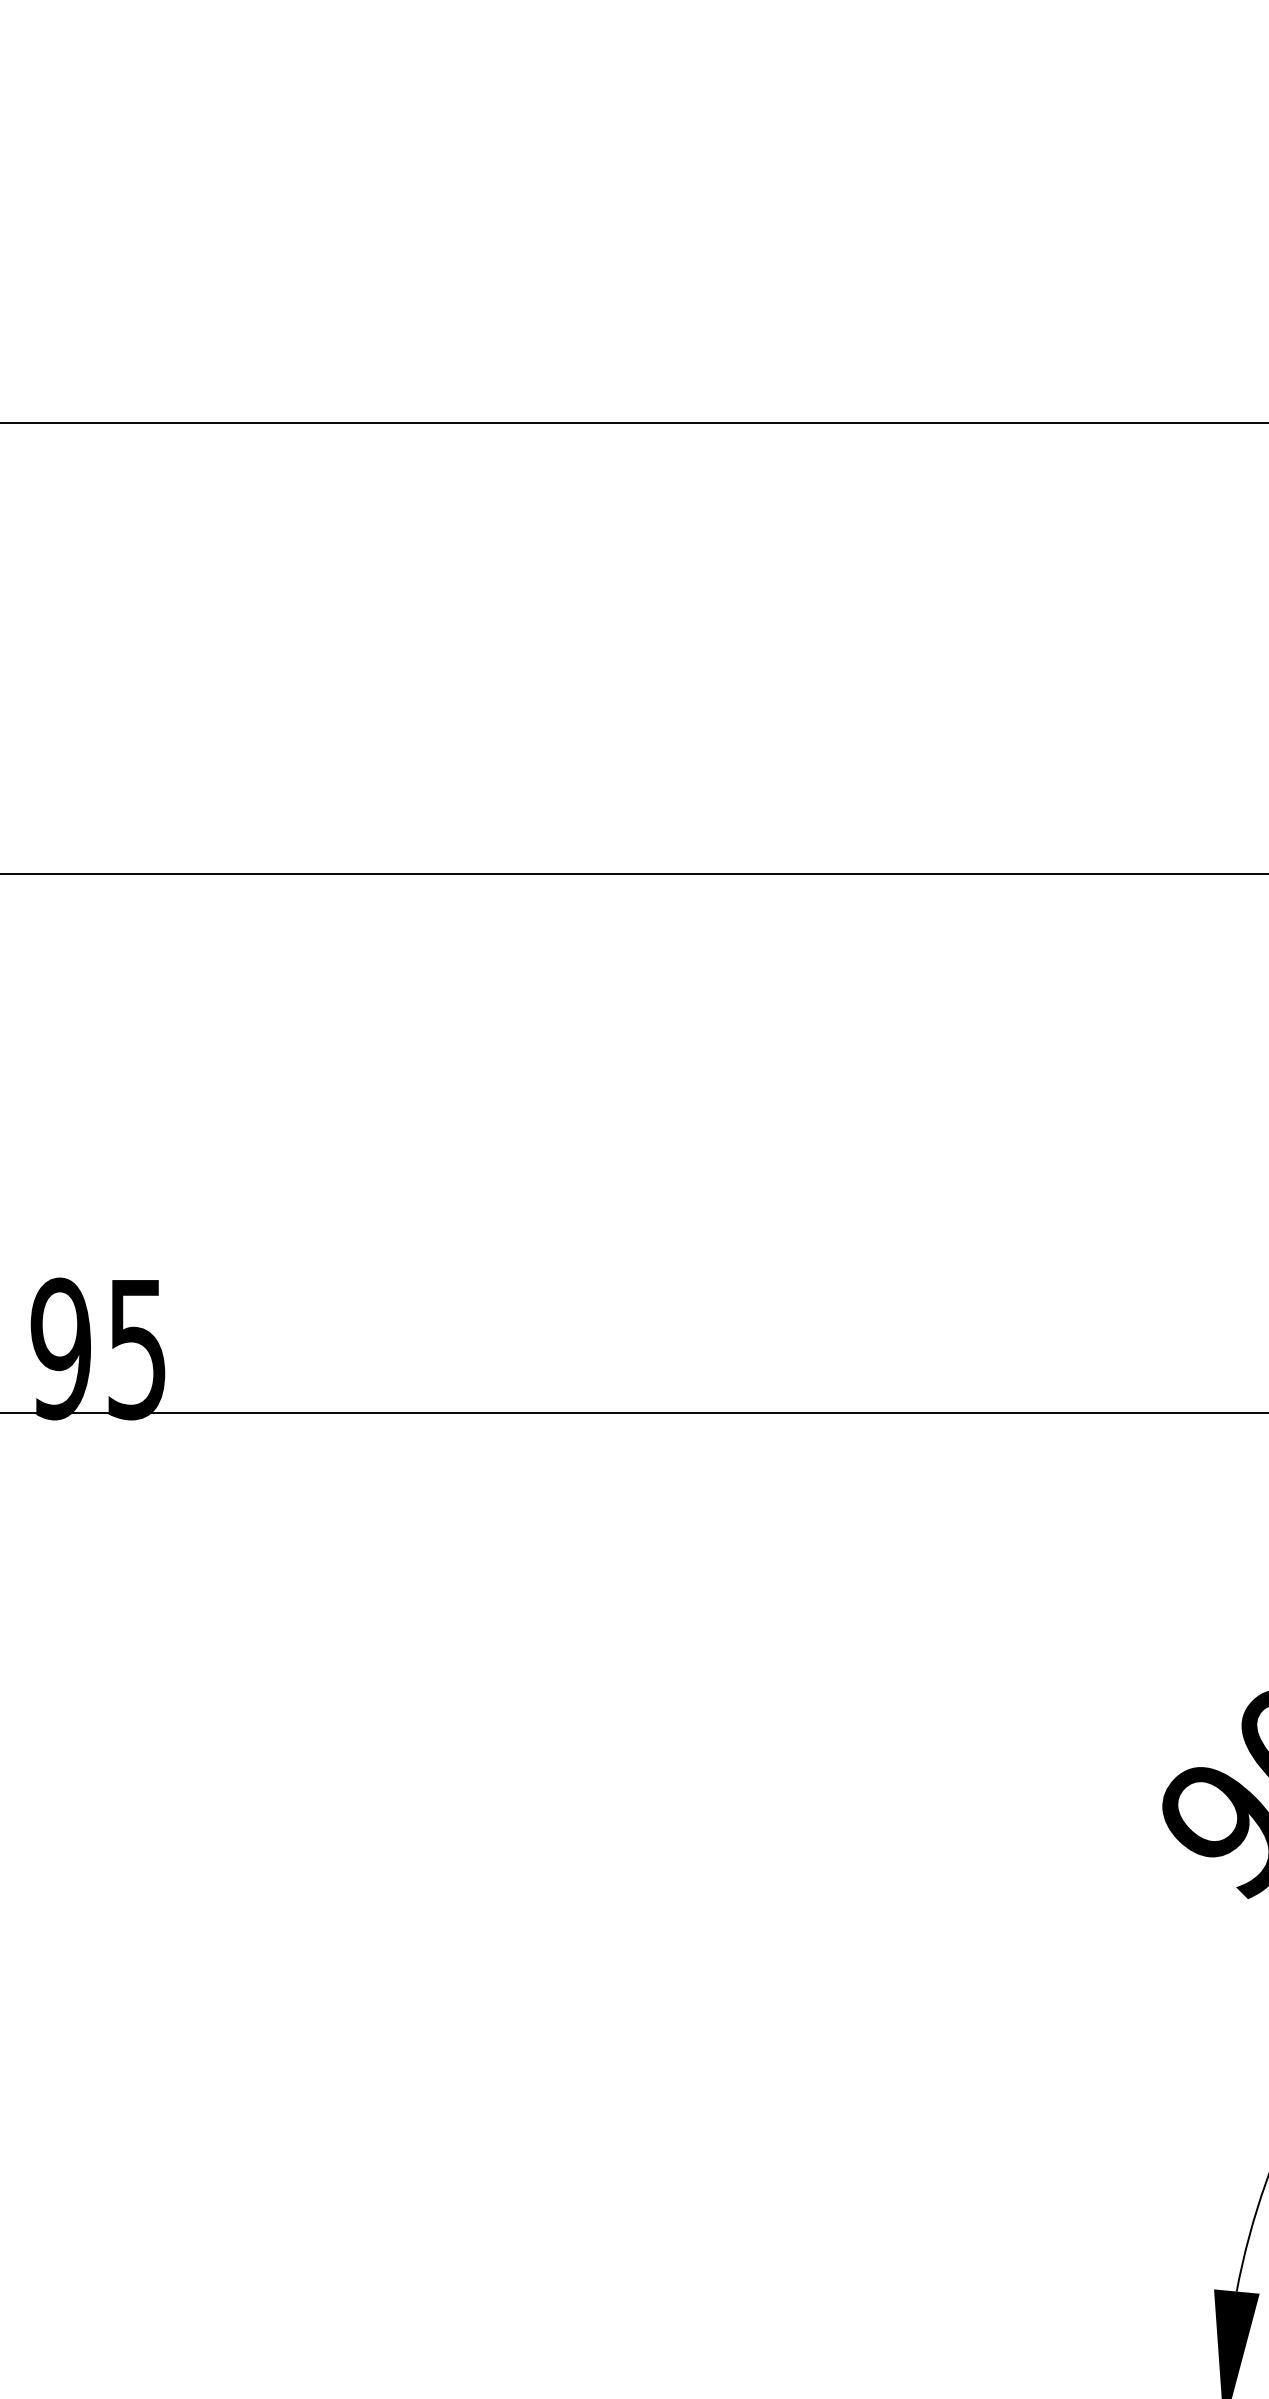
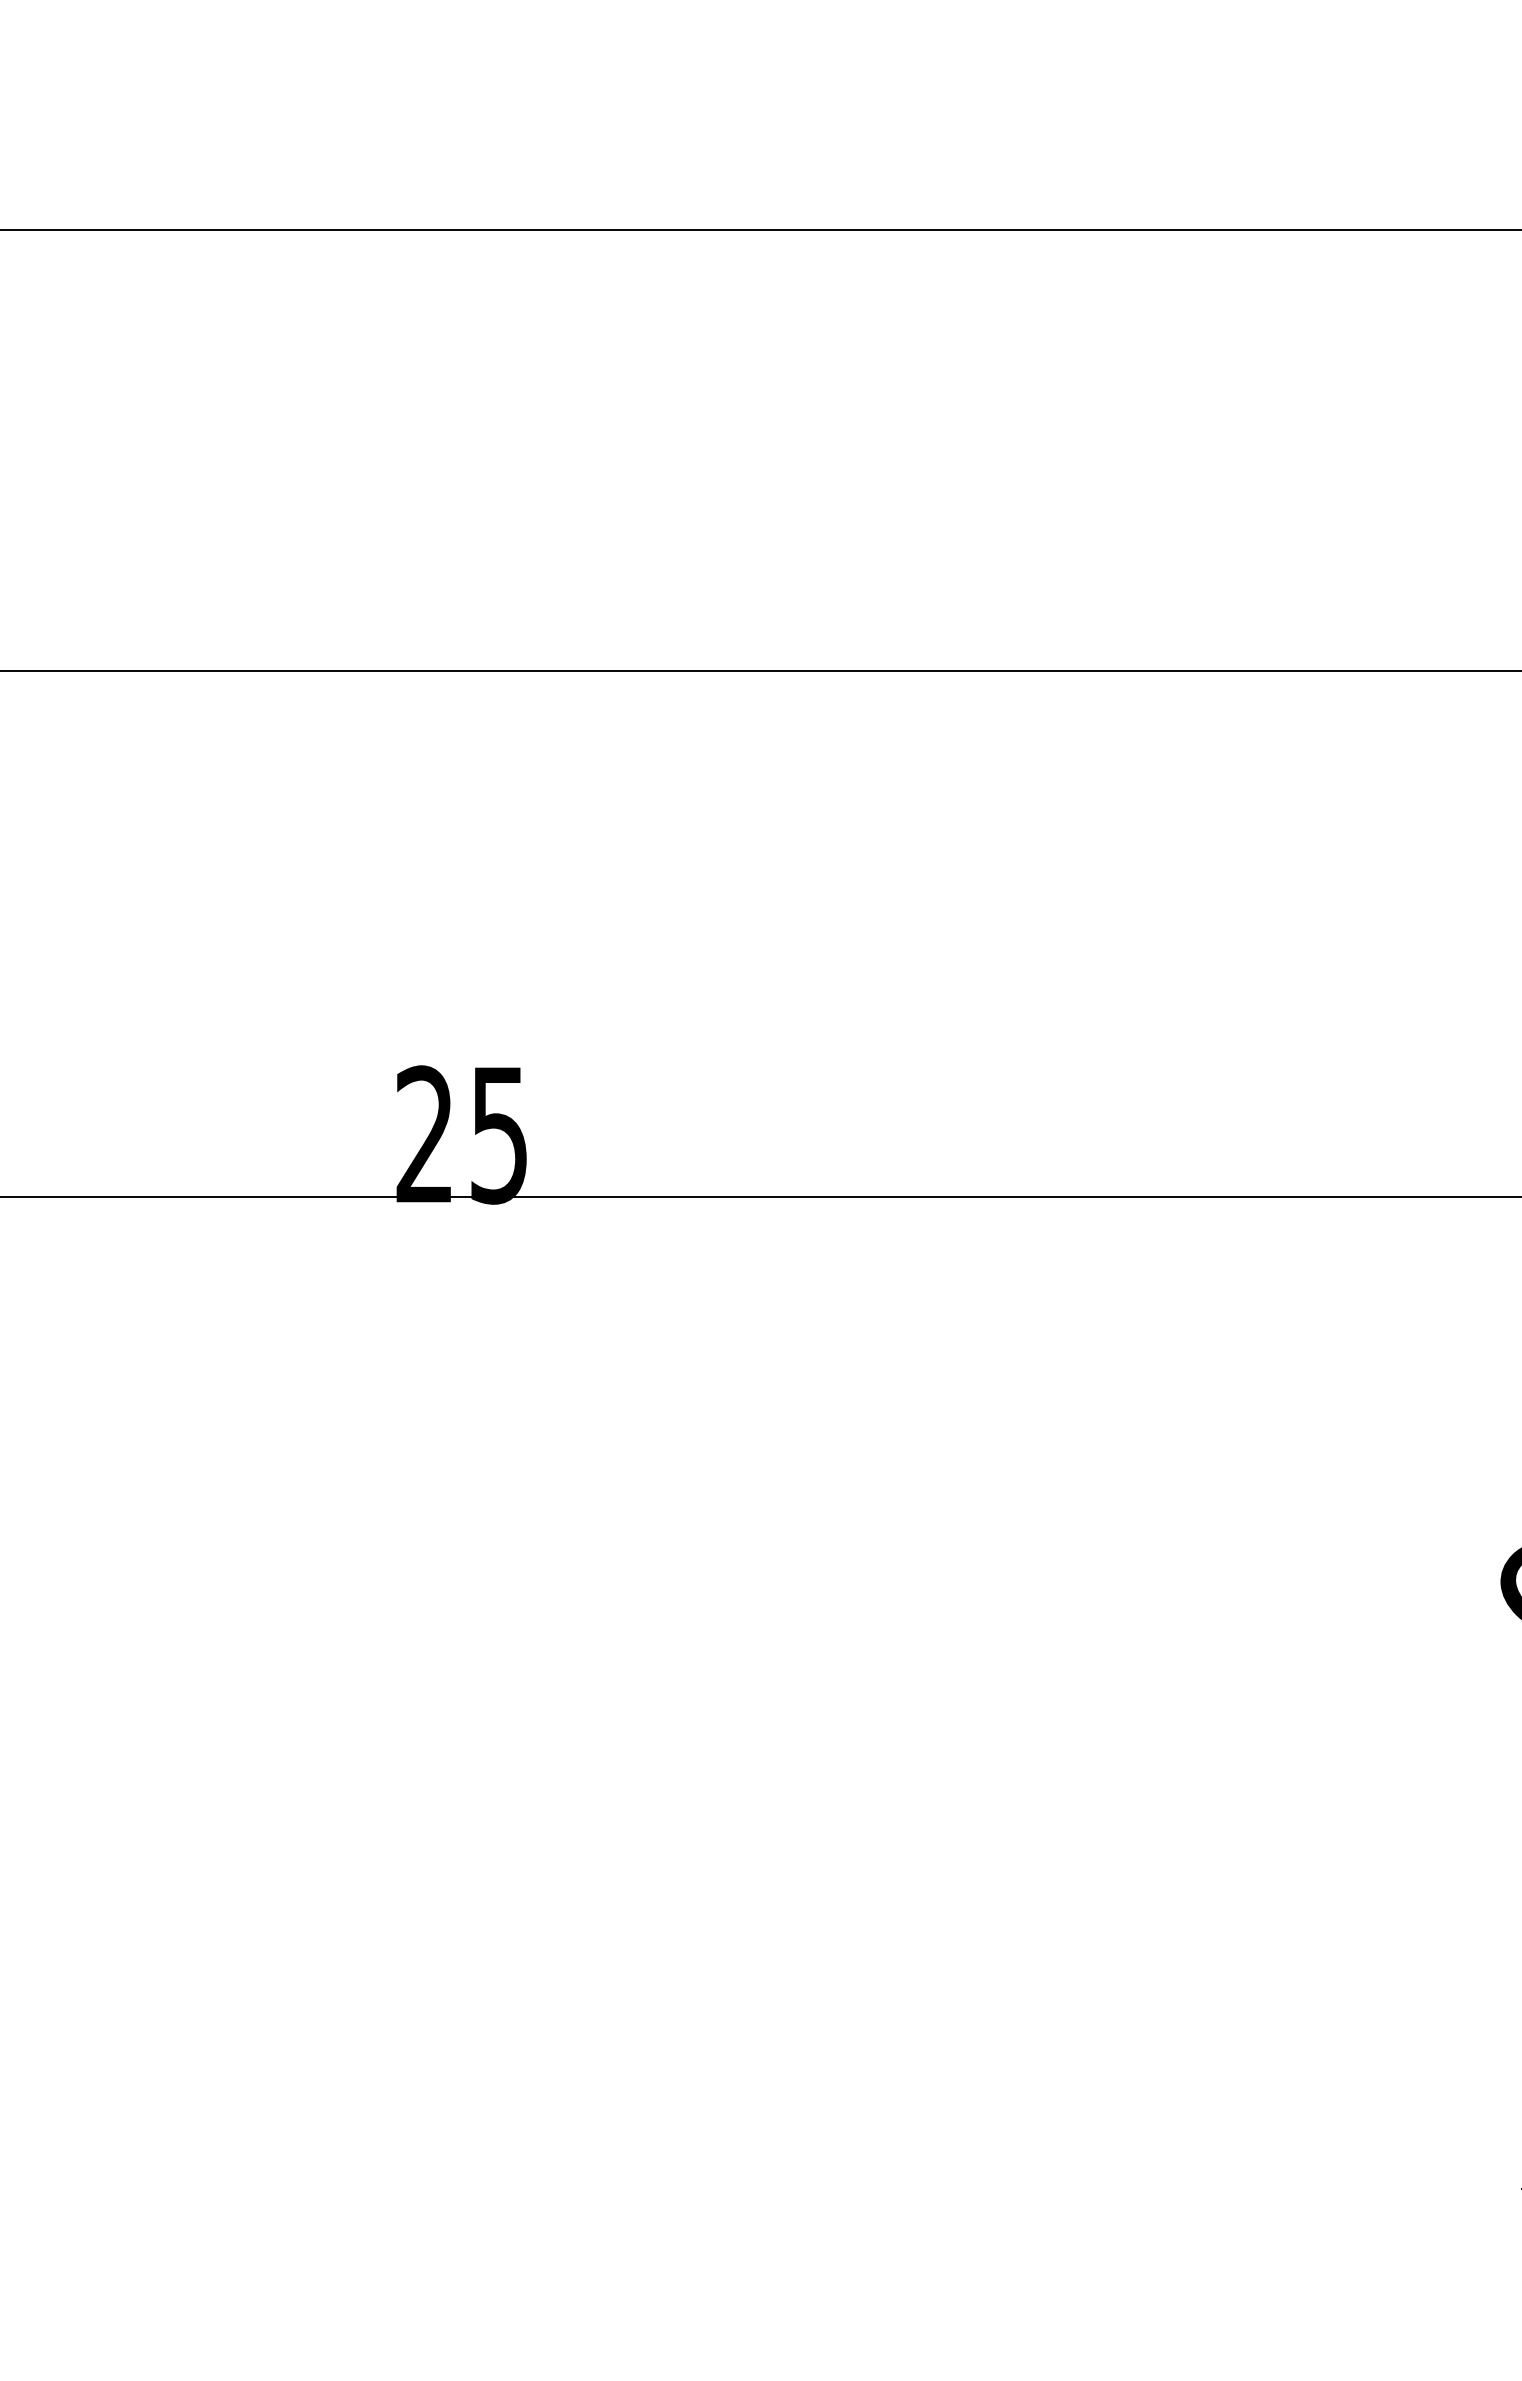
text: (60, 1348) -> (424, 1134), 95 -> 25

